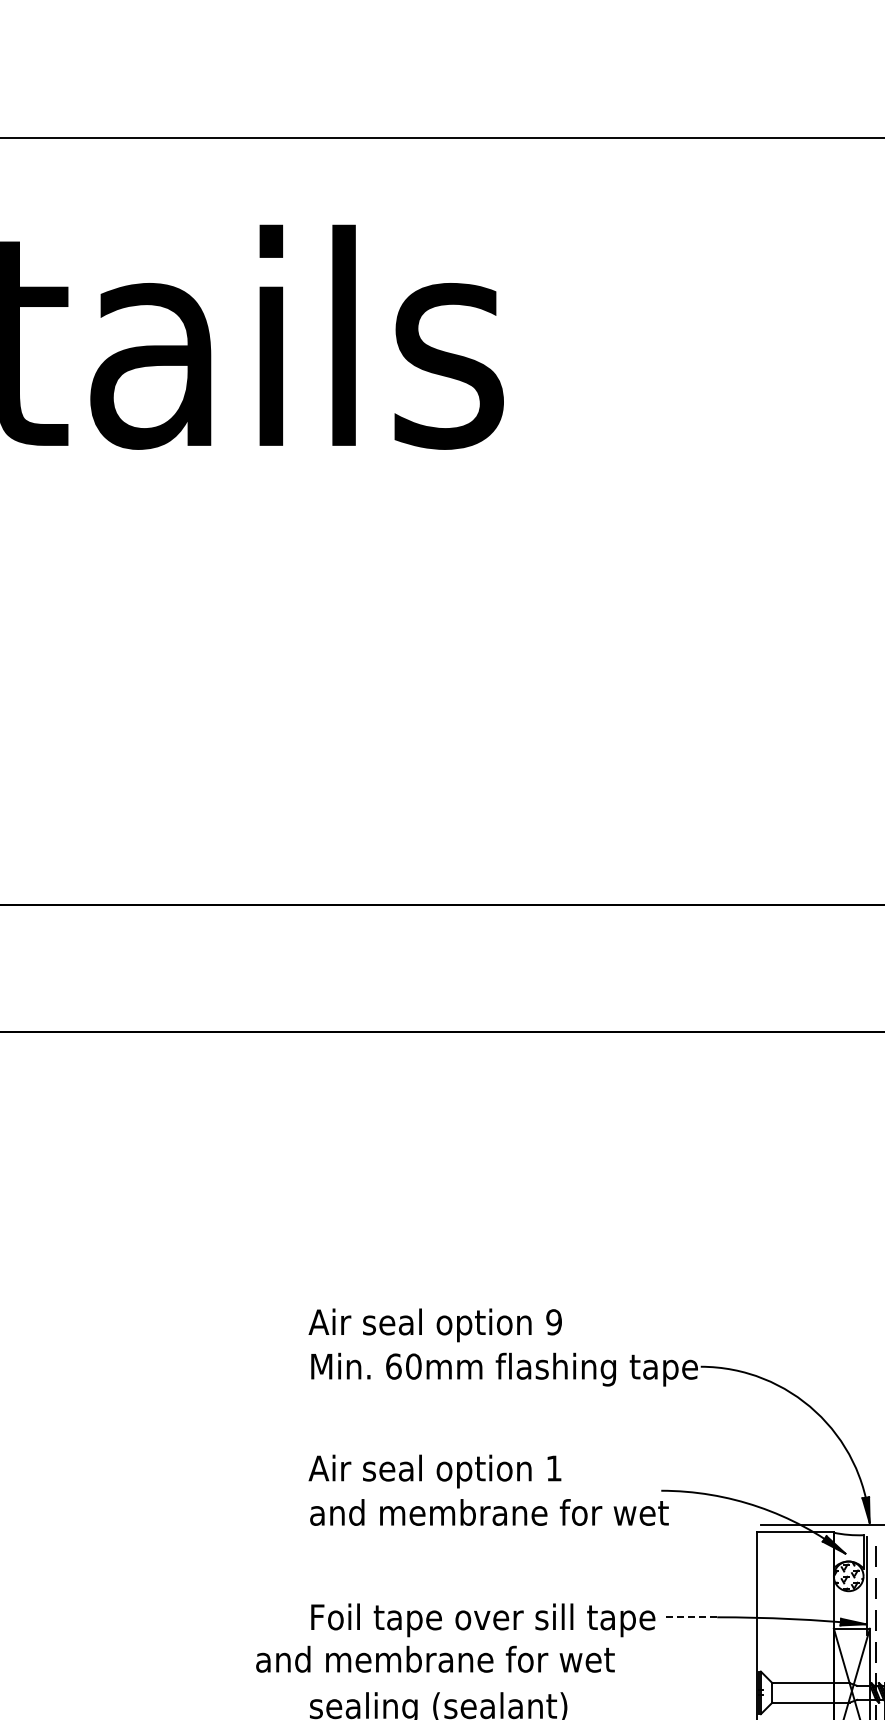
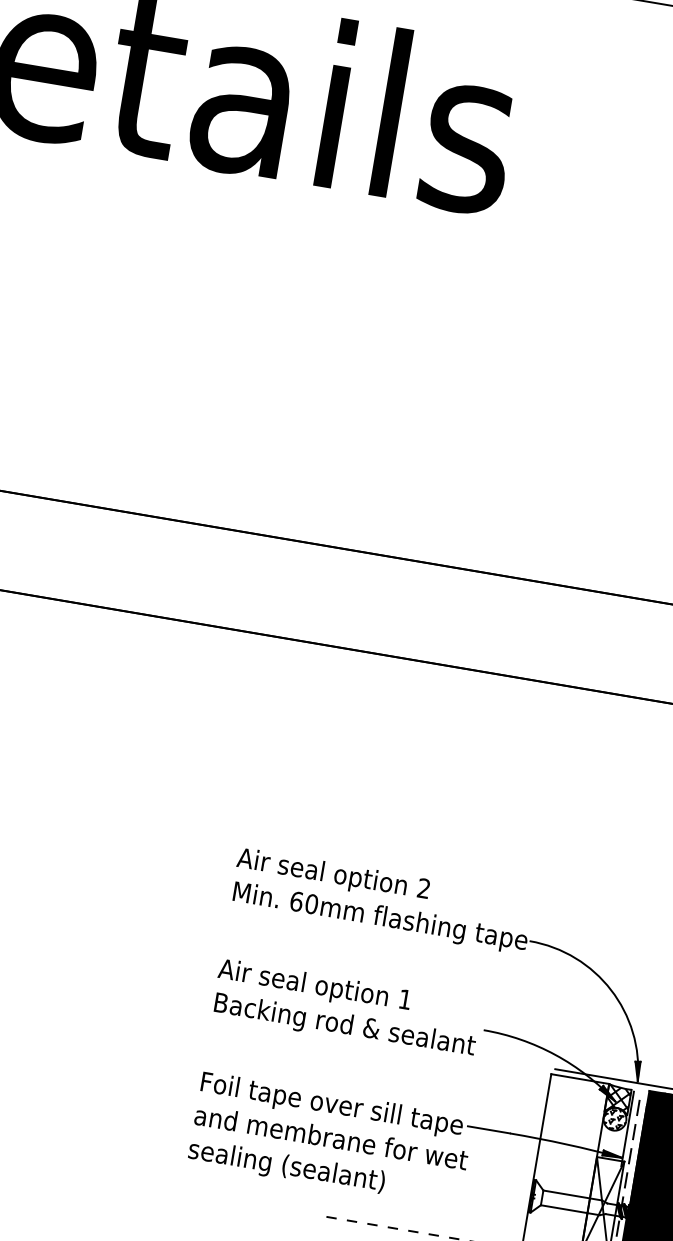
text: (553, 1322) -> (423, 888), 9 -> 2
text: (489, 1515) -> (350, 1026), and membrane for wet -> Backing rod & sealant
hatch: (848, 1549) -> (618, 1098), added
line: (689, 1617) -> (488, 1130), dashed -> solid
text: (435, 1658) -> (331, 1136), moved

